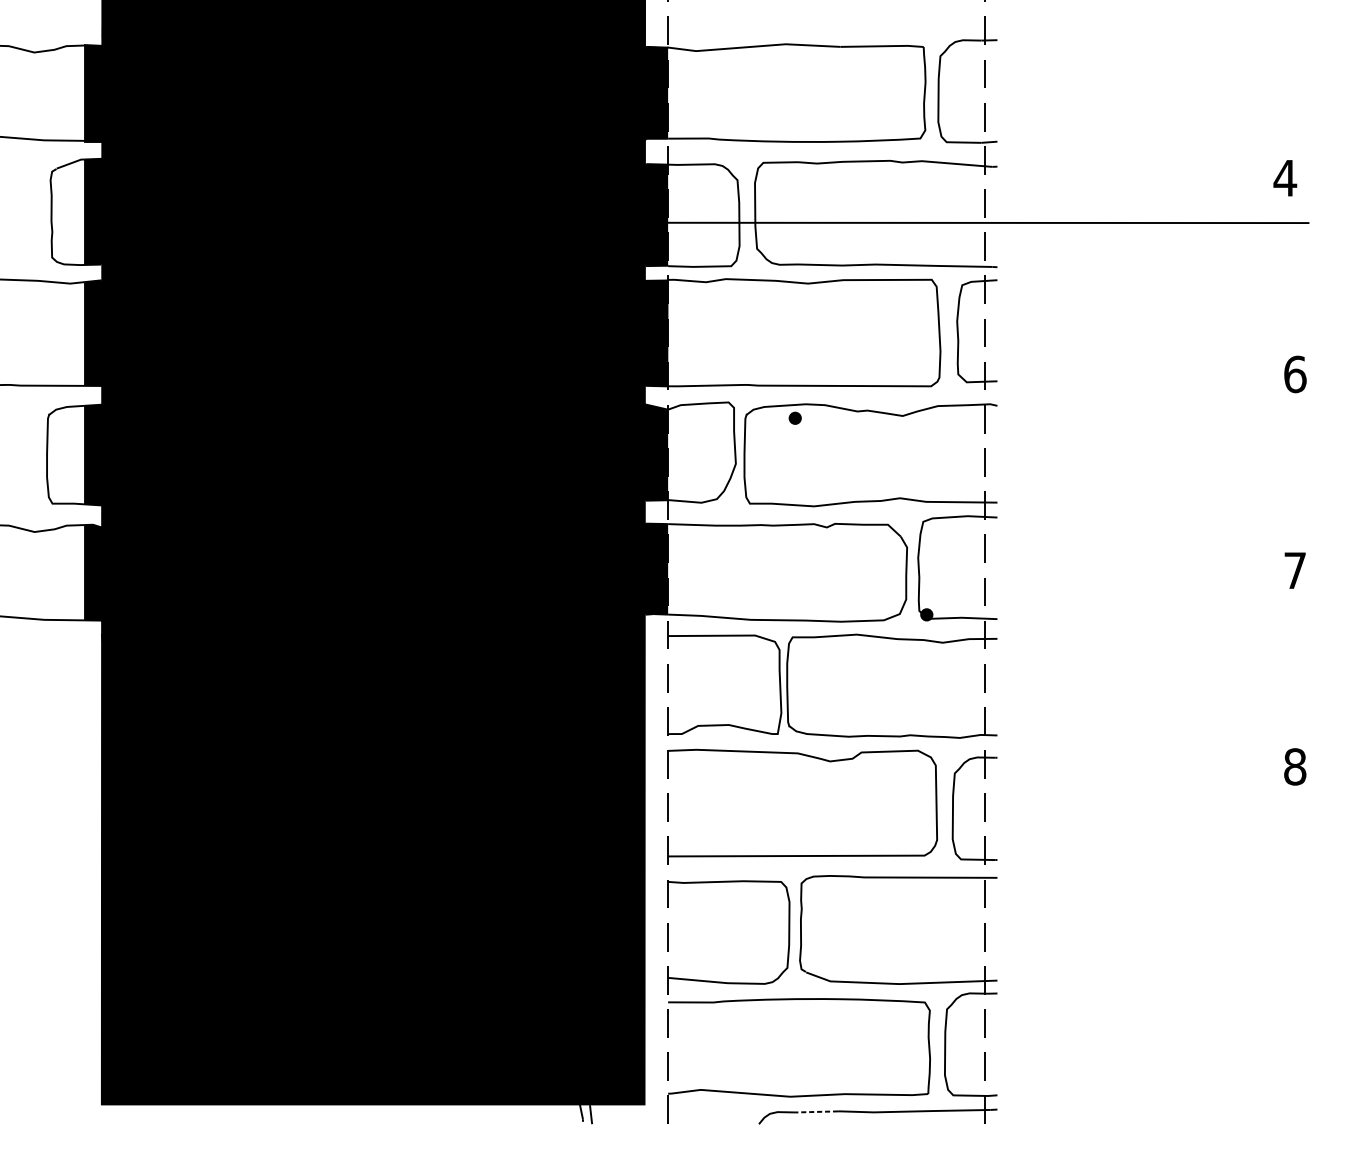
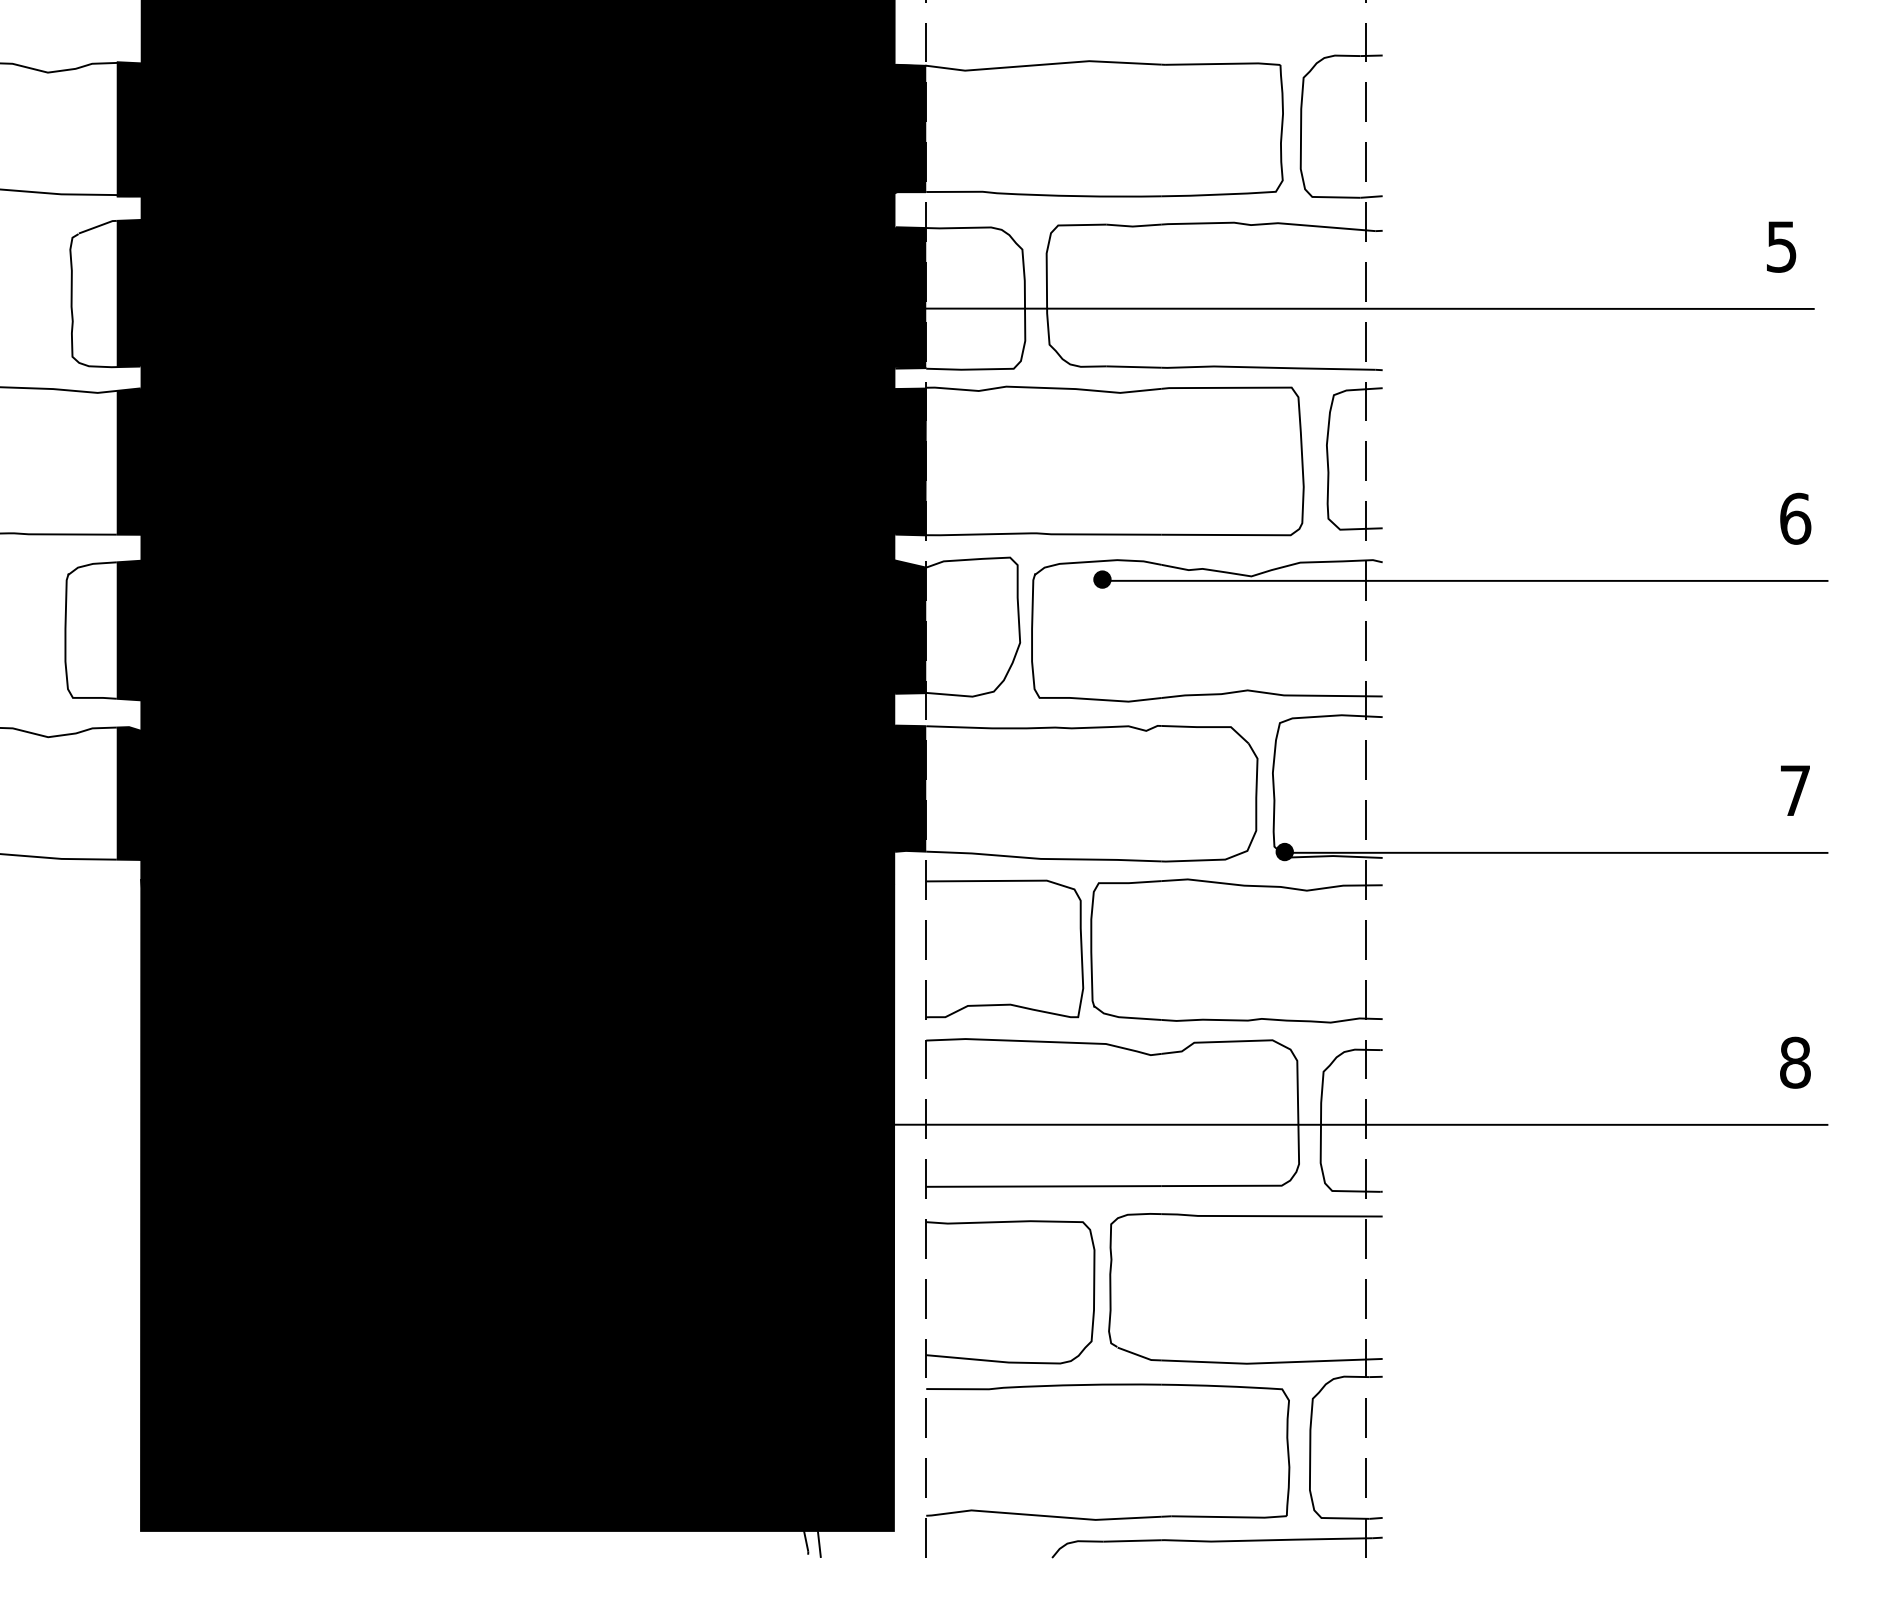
text: (1285, 177) -> (1781, 246), 4 -> 5
line: (1058, 418) -> (1467, 580), added
line: (1122, 615) -> (1556, 852), added
line: (949, 811) -> (1316, 1124), added
line: (816, 1111) -> (1132, 1540), dashed -> solid

